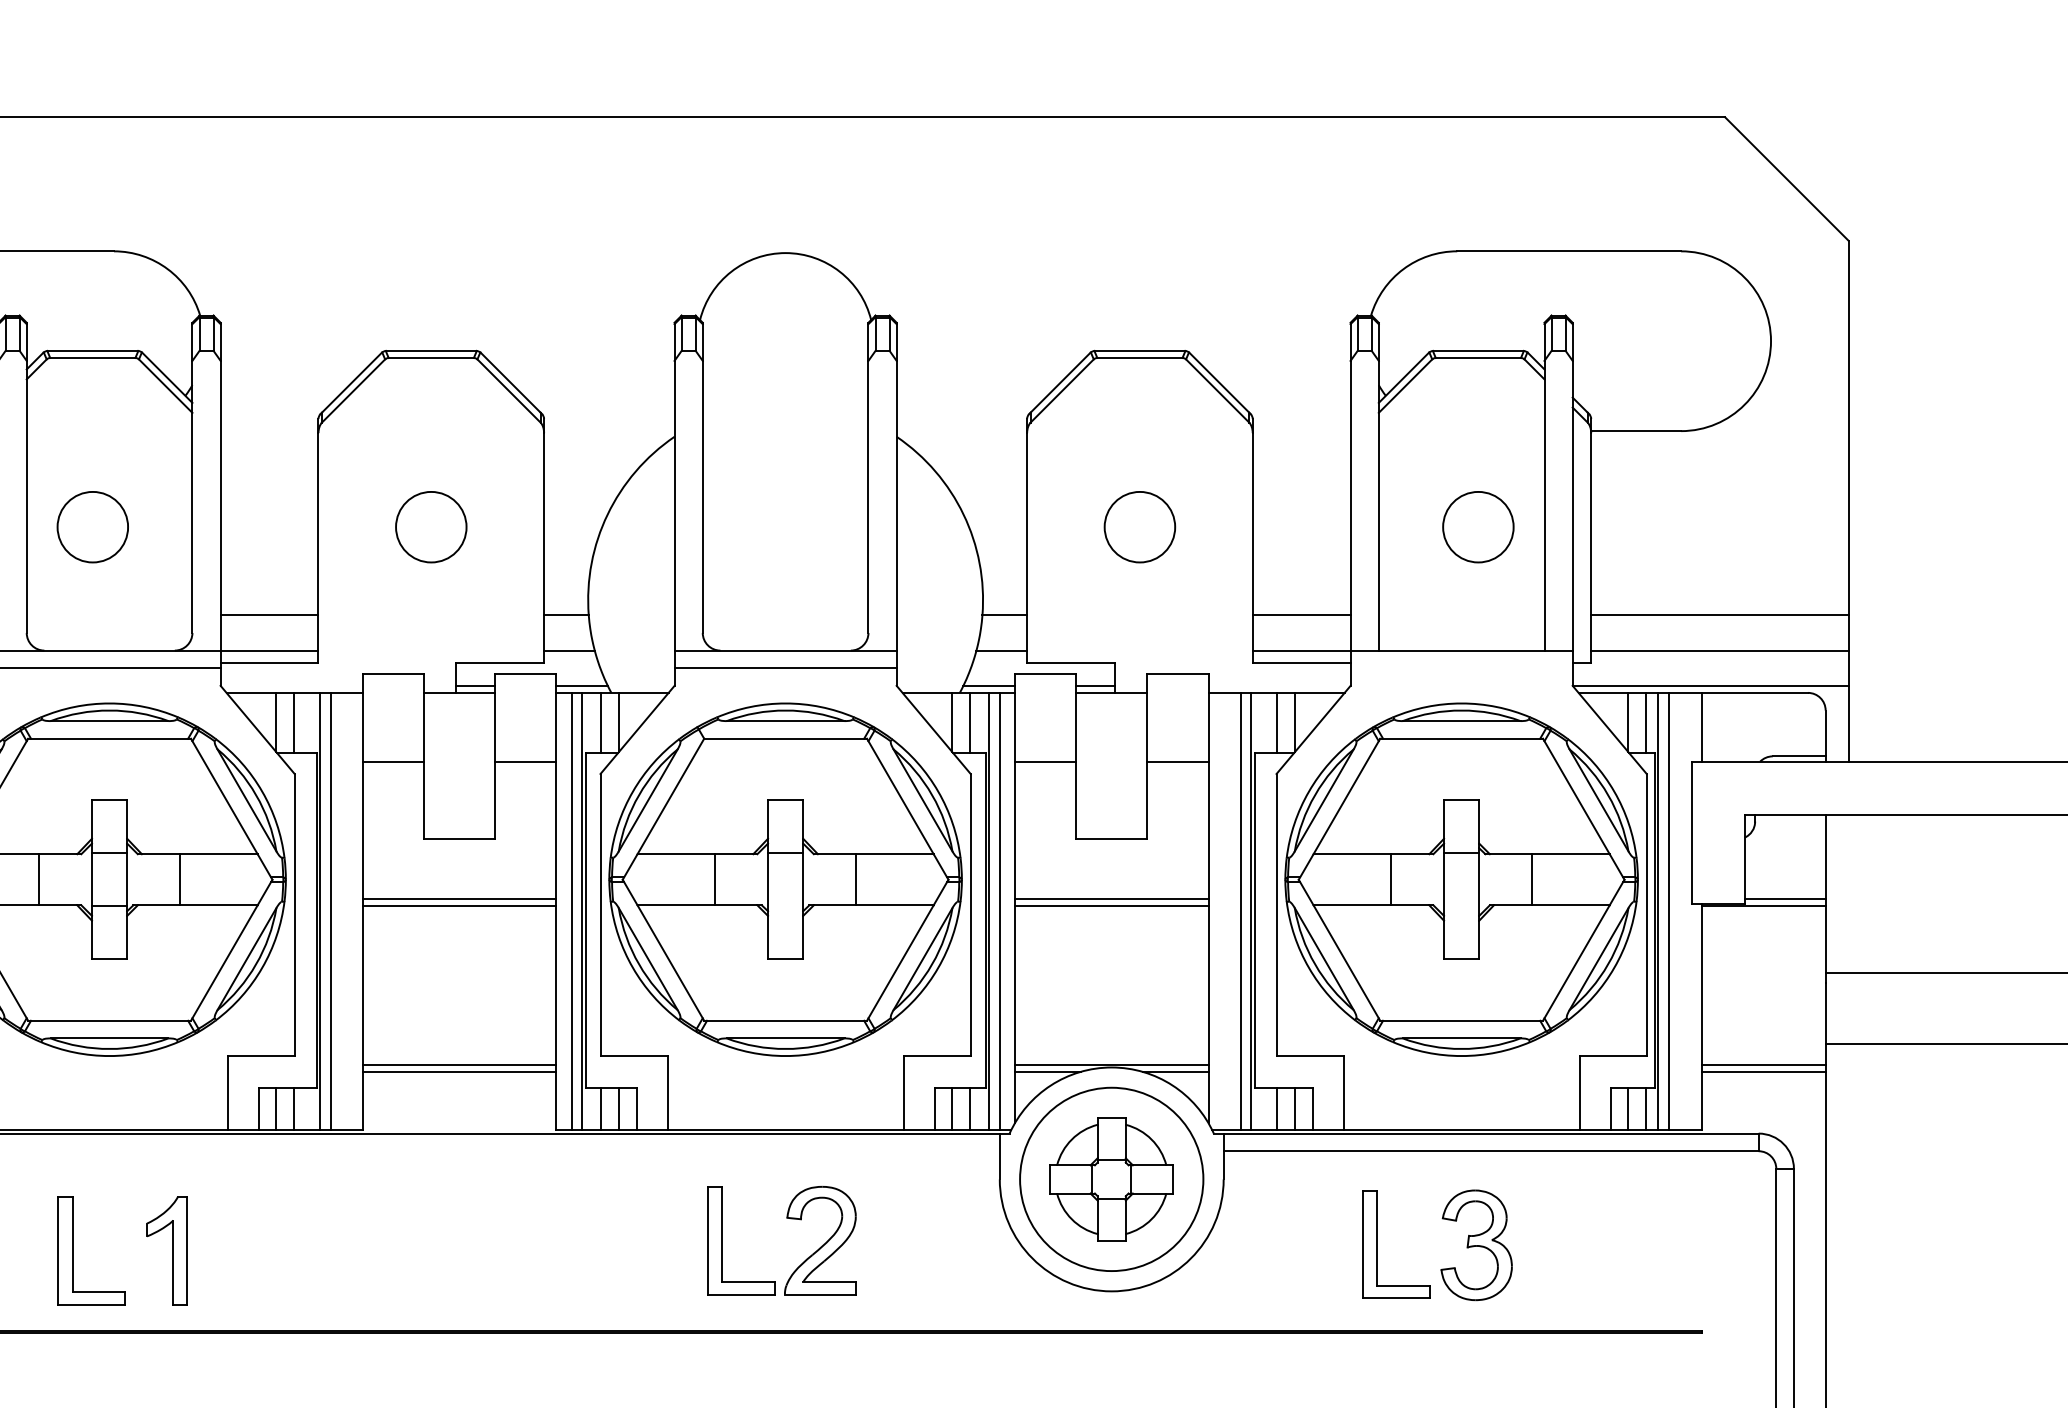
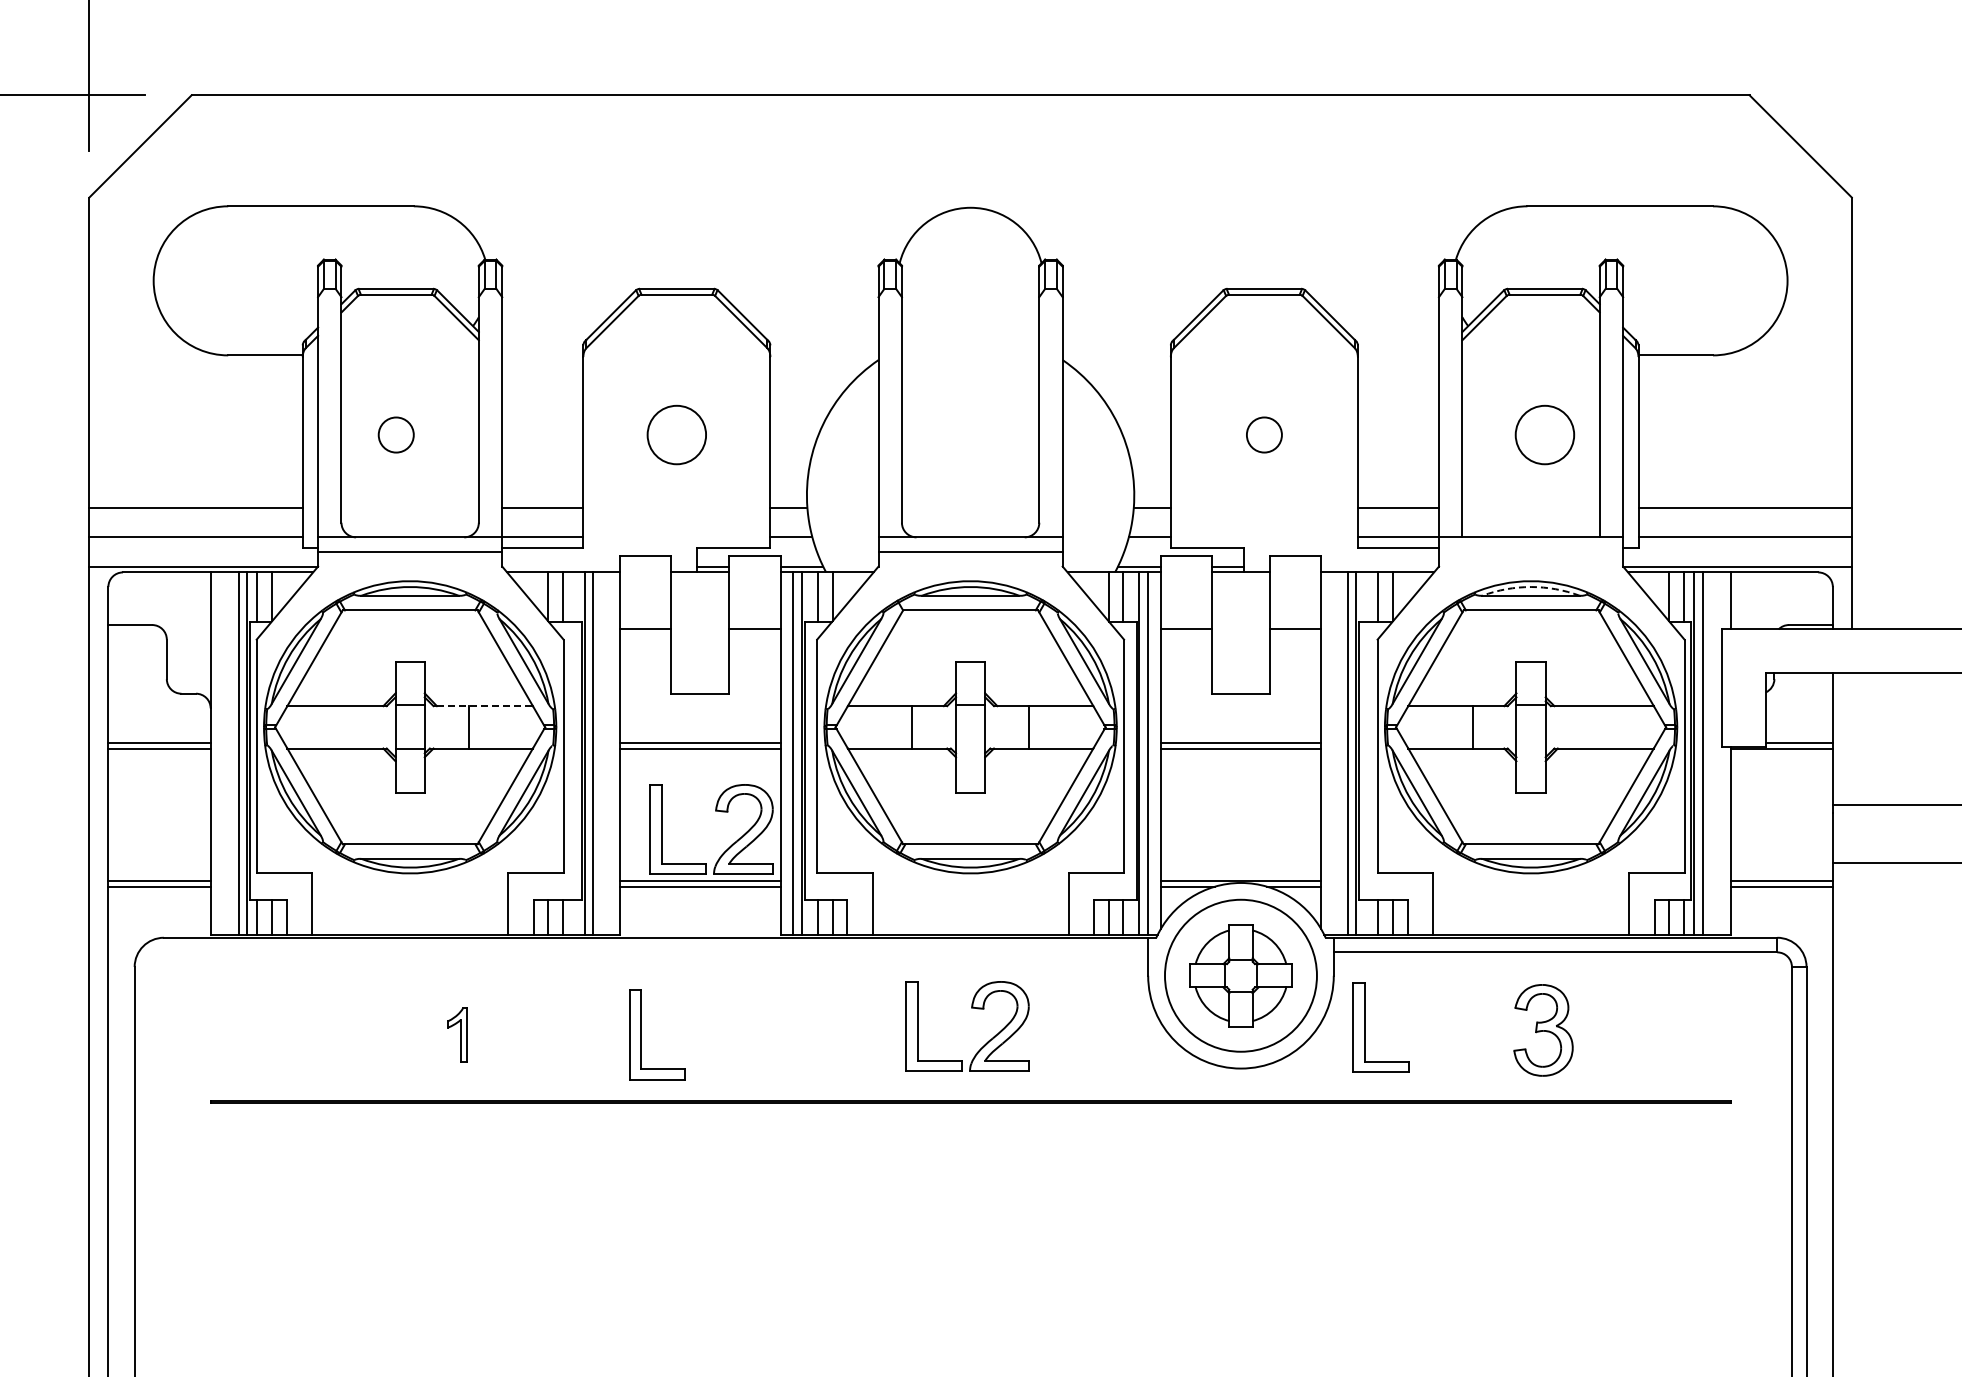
circle: (93, 526) -> (396, 434), size x0.6
circle: (1140, 526) -> (1264, 434), size x0.6
arc: (1462, 711) -> (1531, 587), solid -> dashed
line: (199, 854) -> (484, 706), solid -> dashed
line: (38, 879) -> (351, 727), removed
line: (1532, 879) -> (1589, 727), removed
part: (477, 981) -> (715, 811), added
part: (1377, 1244) -> (1365, 1027), moved
part: (72, 1250) -> (641, 1034), moved
part: (166, 1250) -> (457, 1034), size x0.6

